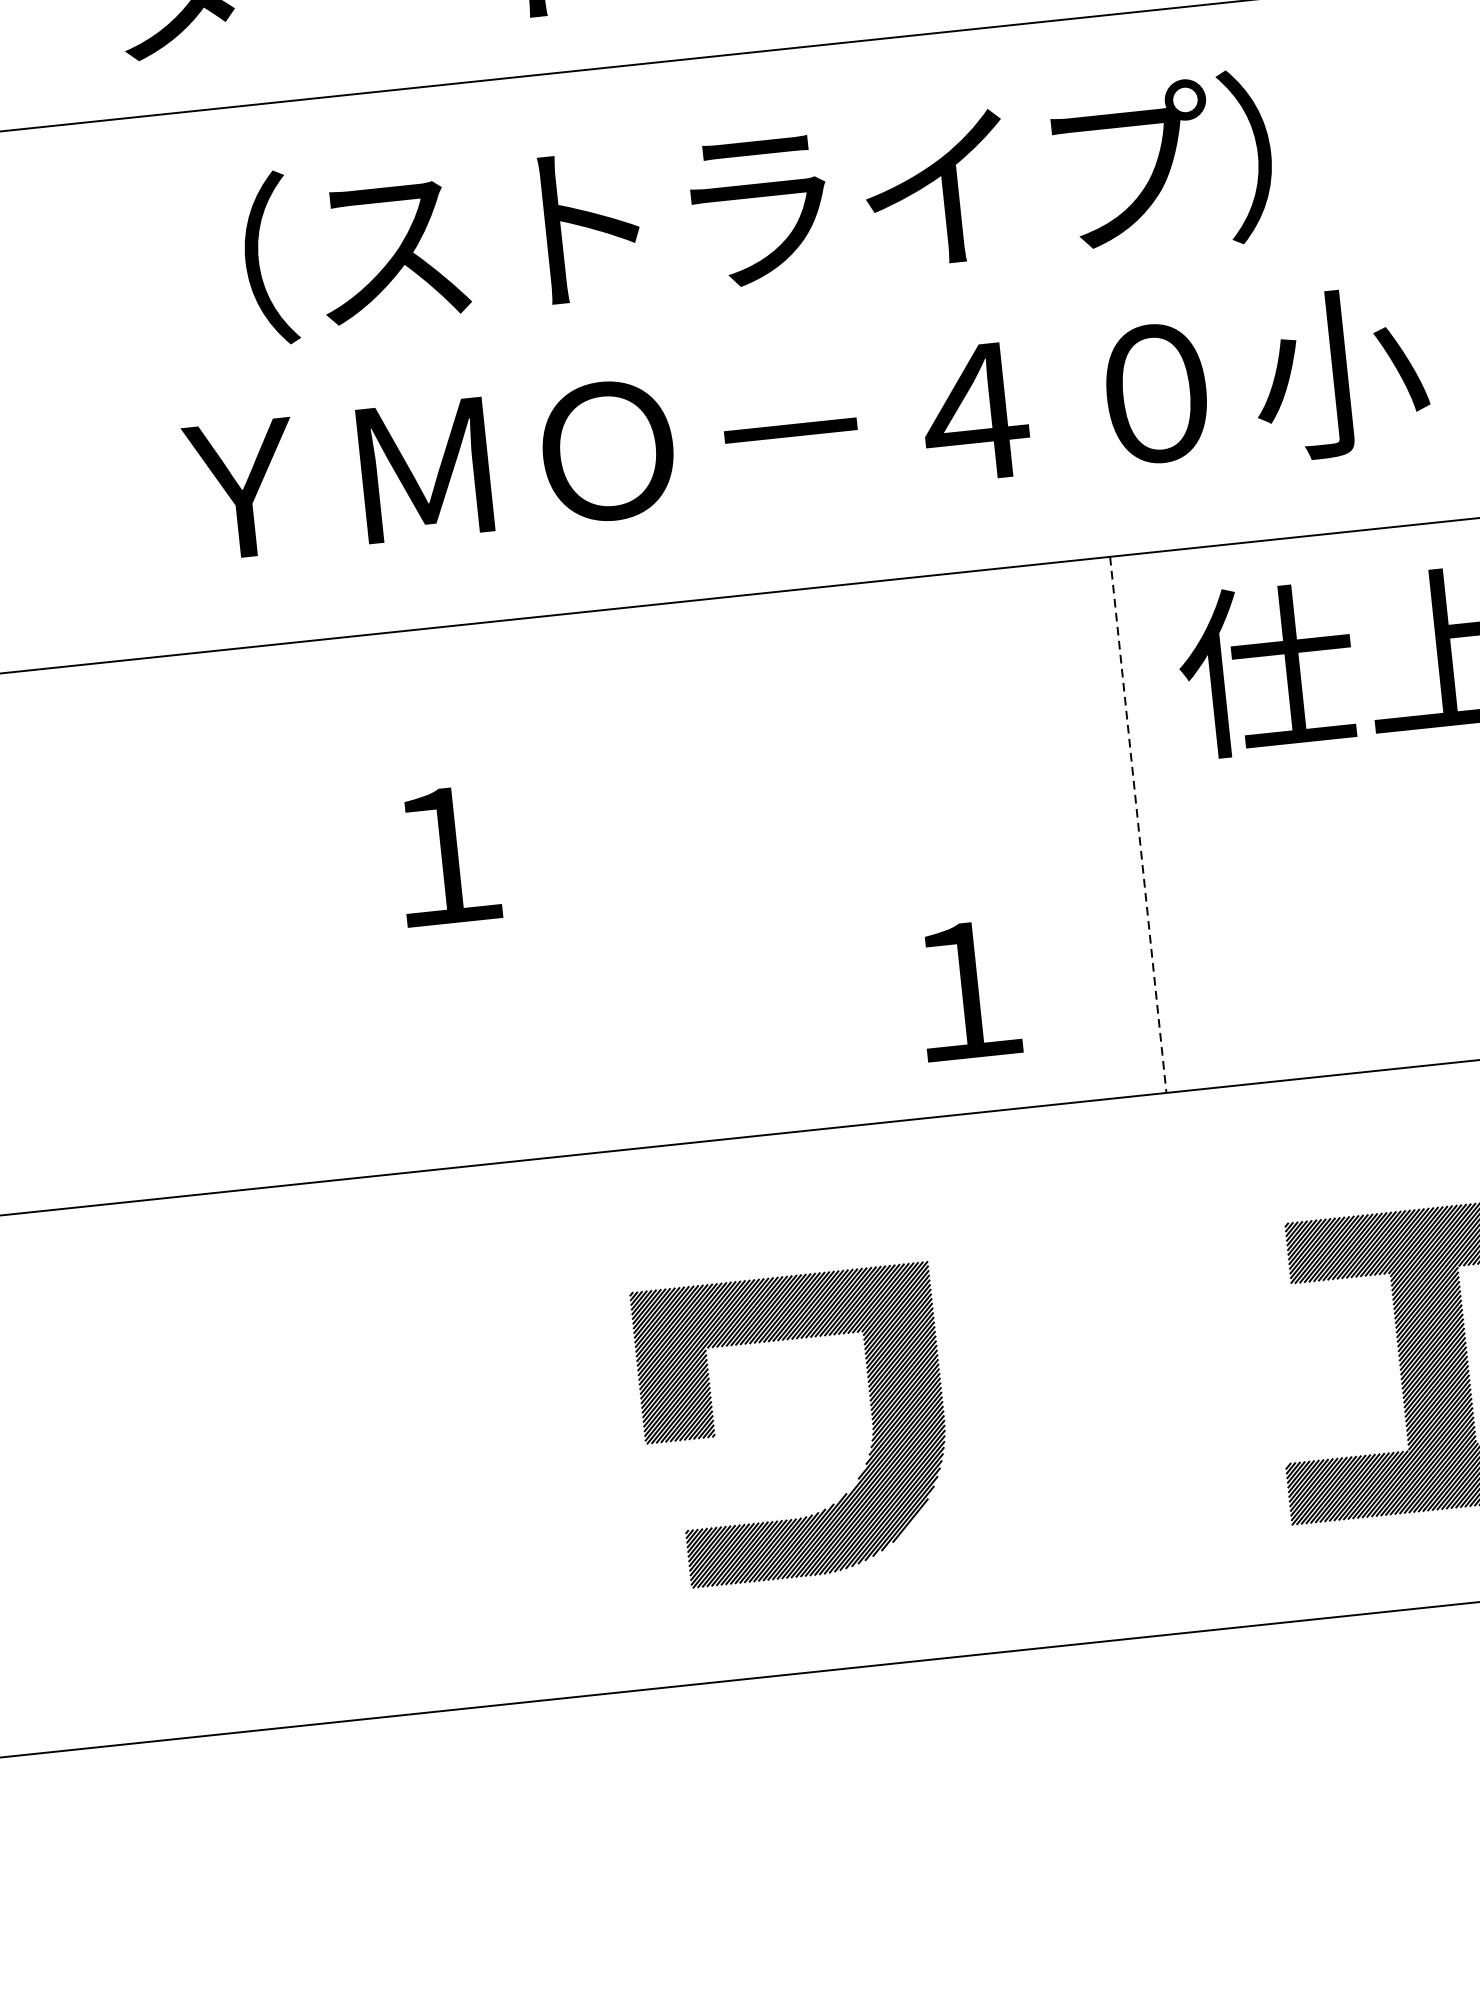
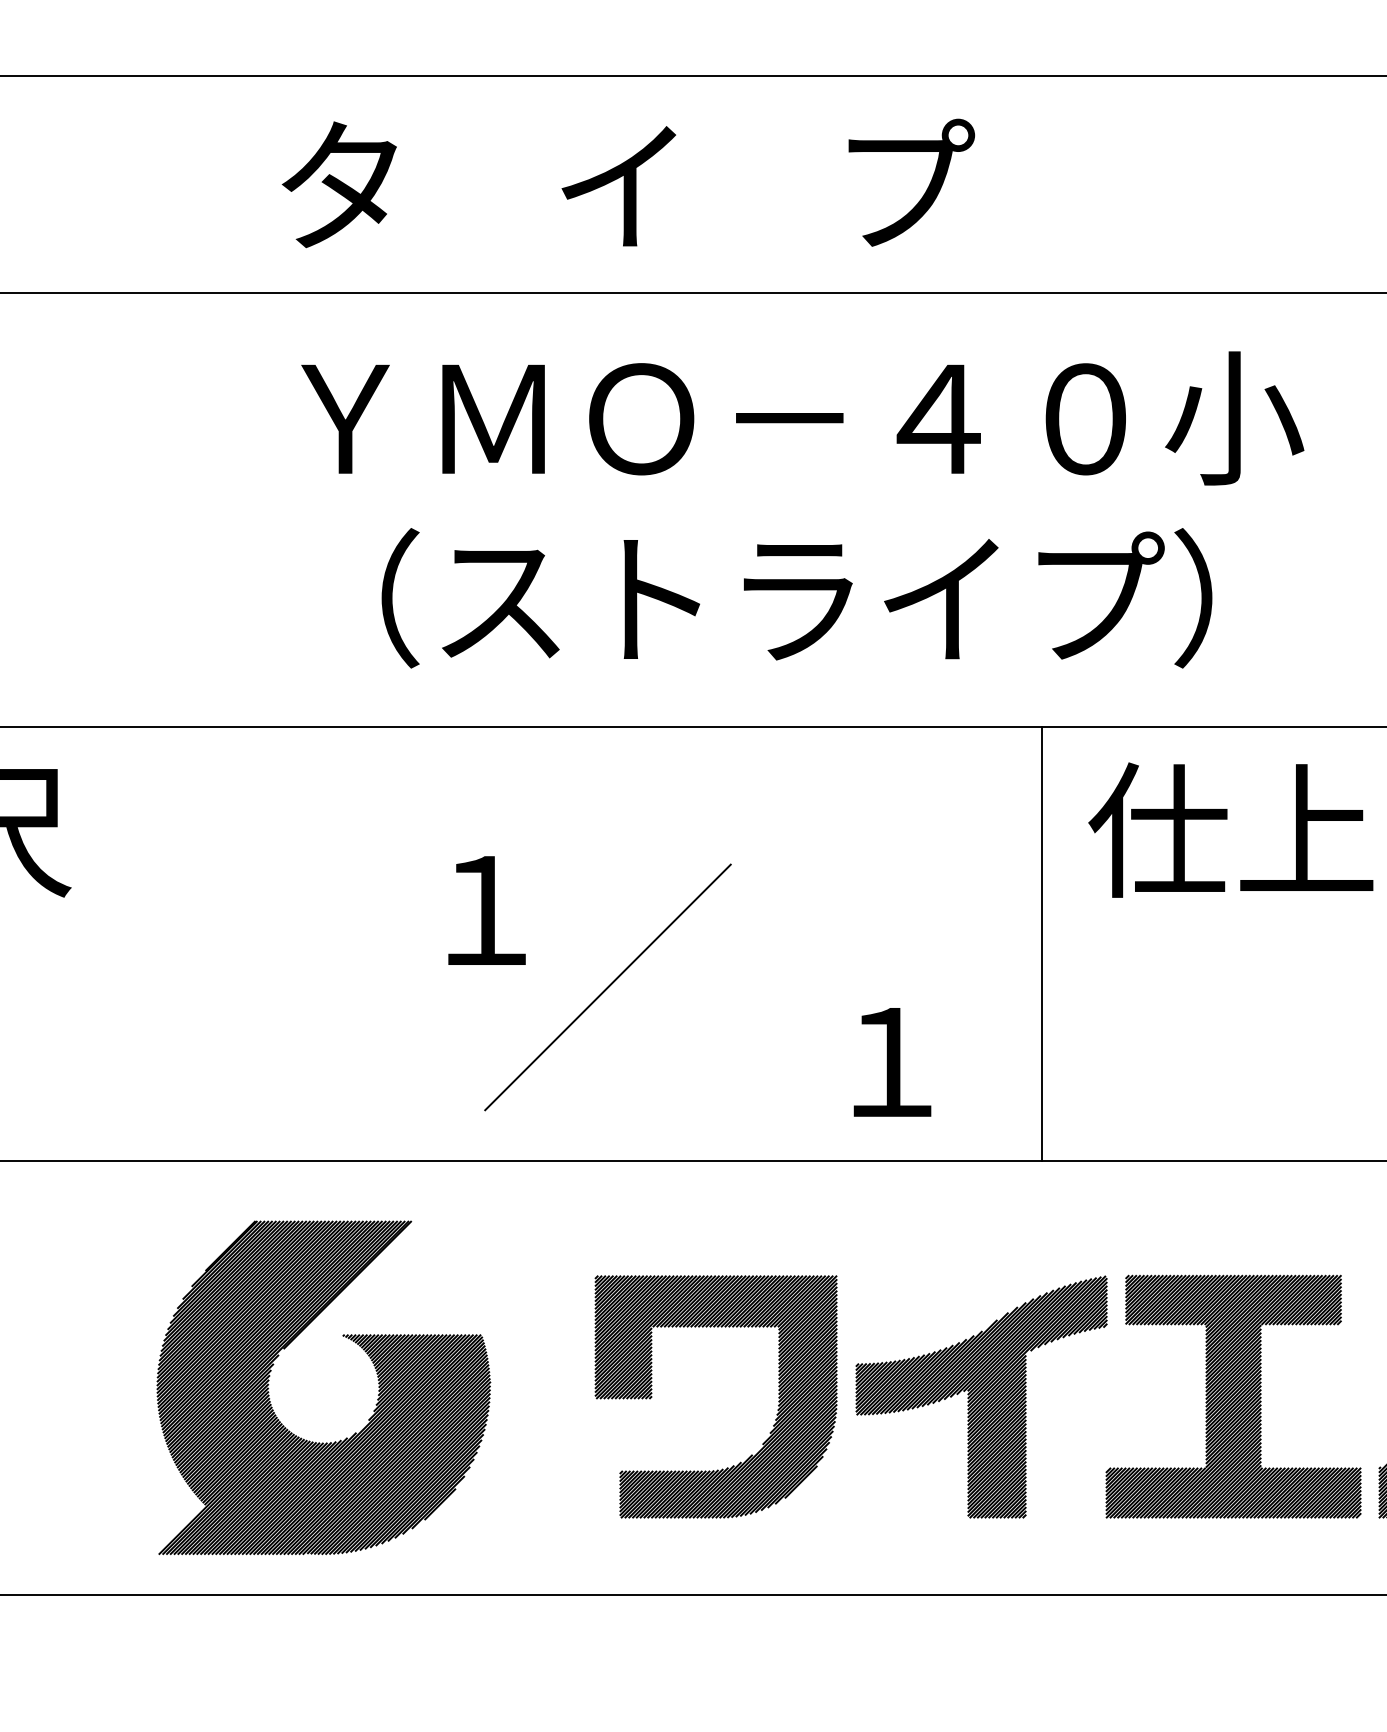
text: (774, 205) -> (802, 417), （ストライプ） -> ＹＭＯ－４０小
text: (806, 428) -> (809, 598), ＹＭＯ－４０小 -> （ストライプ）
line: (1138, 825) -> (1042, 944), dashed -> solid
line: (607, 934) -> (607, 987), added
part: (1122, 1391) -> (981, 1396), added
part: (241, 1469) -> (269, 1384), added

